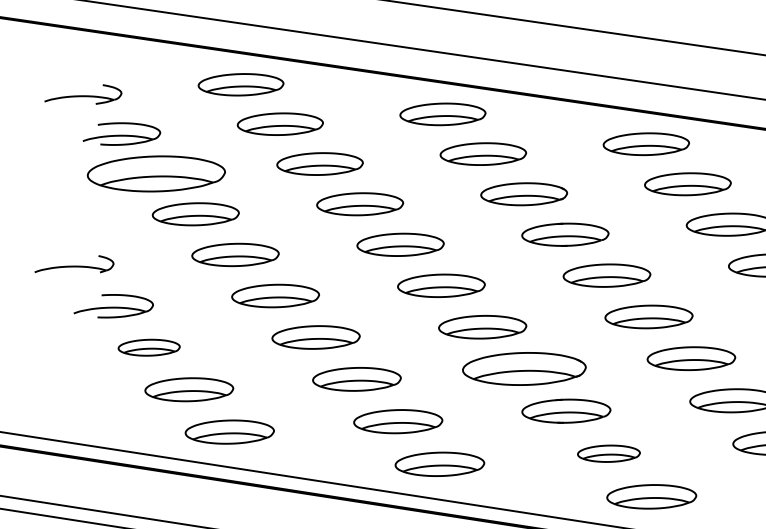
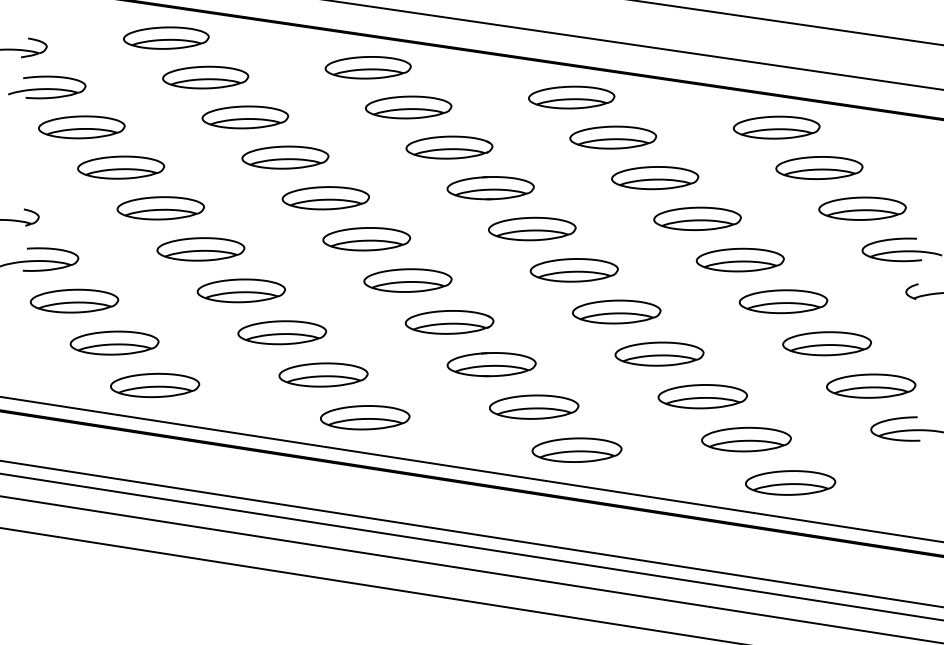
part: (156, 174) -> (81, 127), size x0.62
part: (149, 347) -> (74, 300), size x1.43
part: (524, 369) -> (449, 322), size x0.71
part: (609, 453) -> (534, 406), size x1.43

